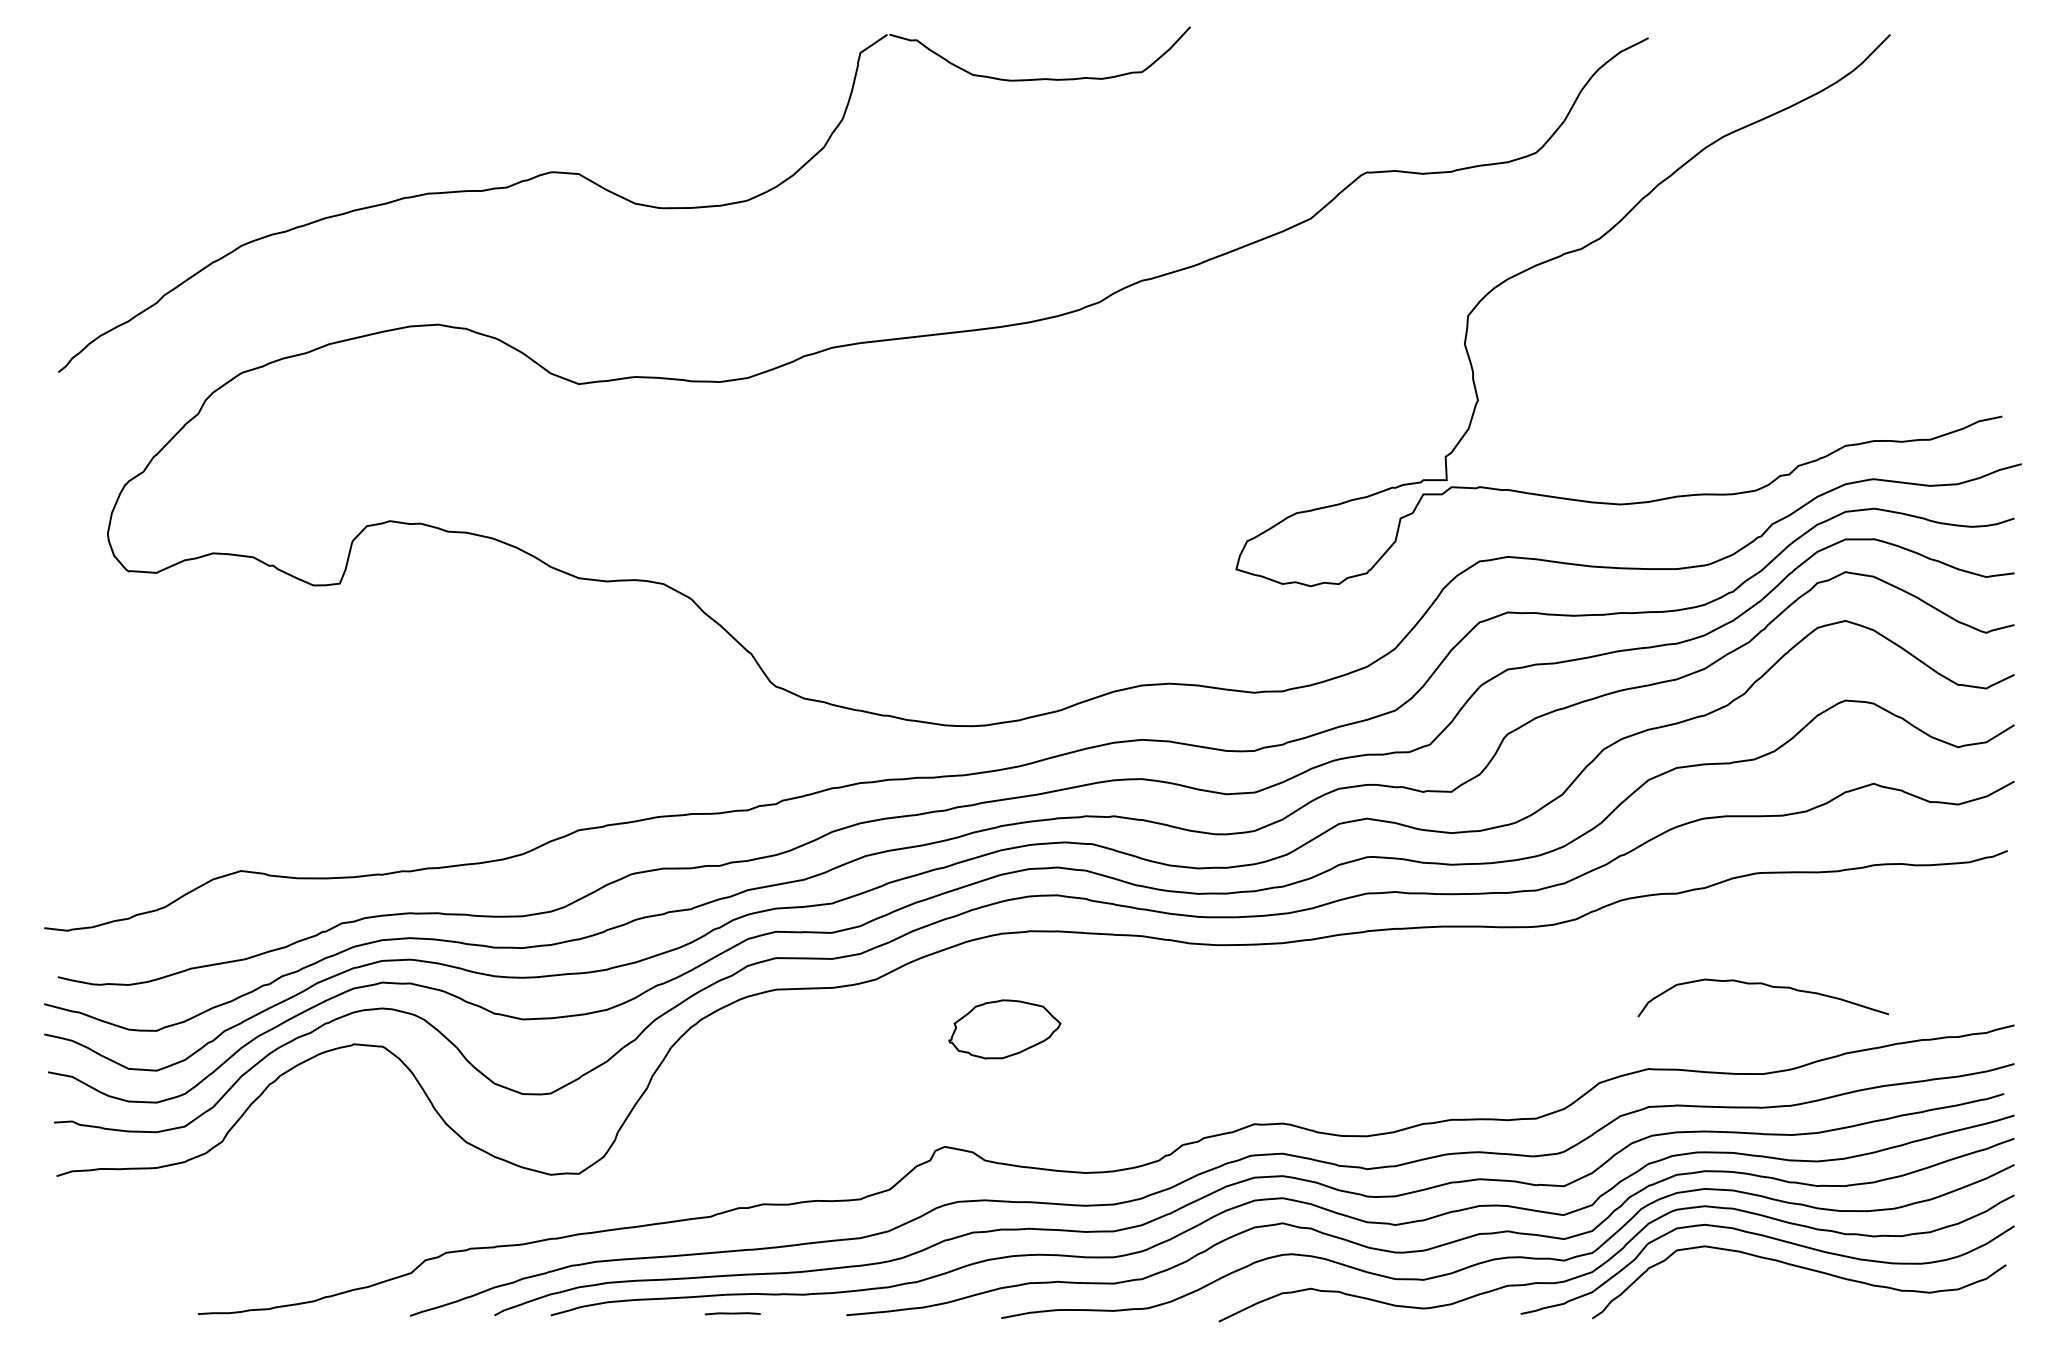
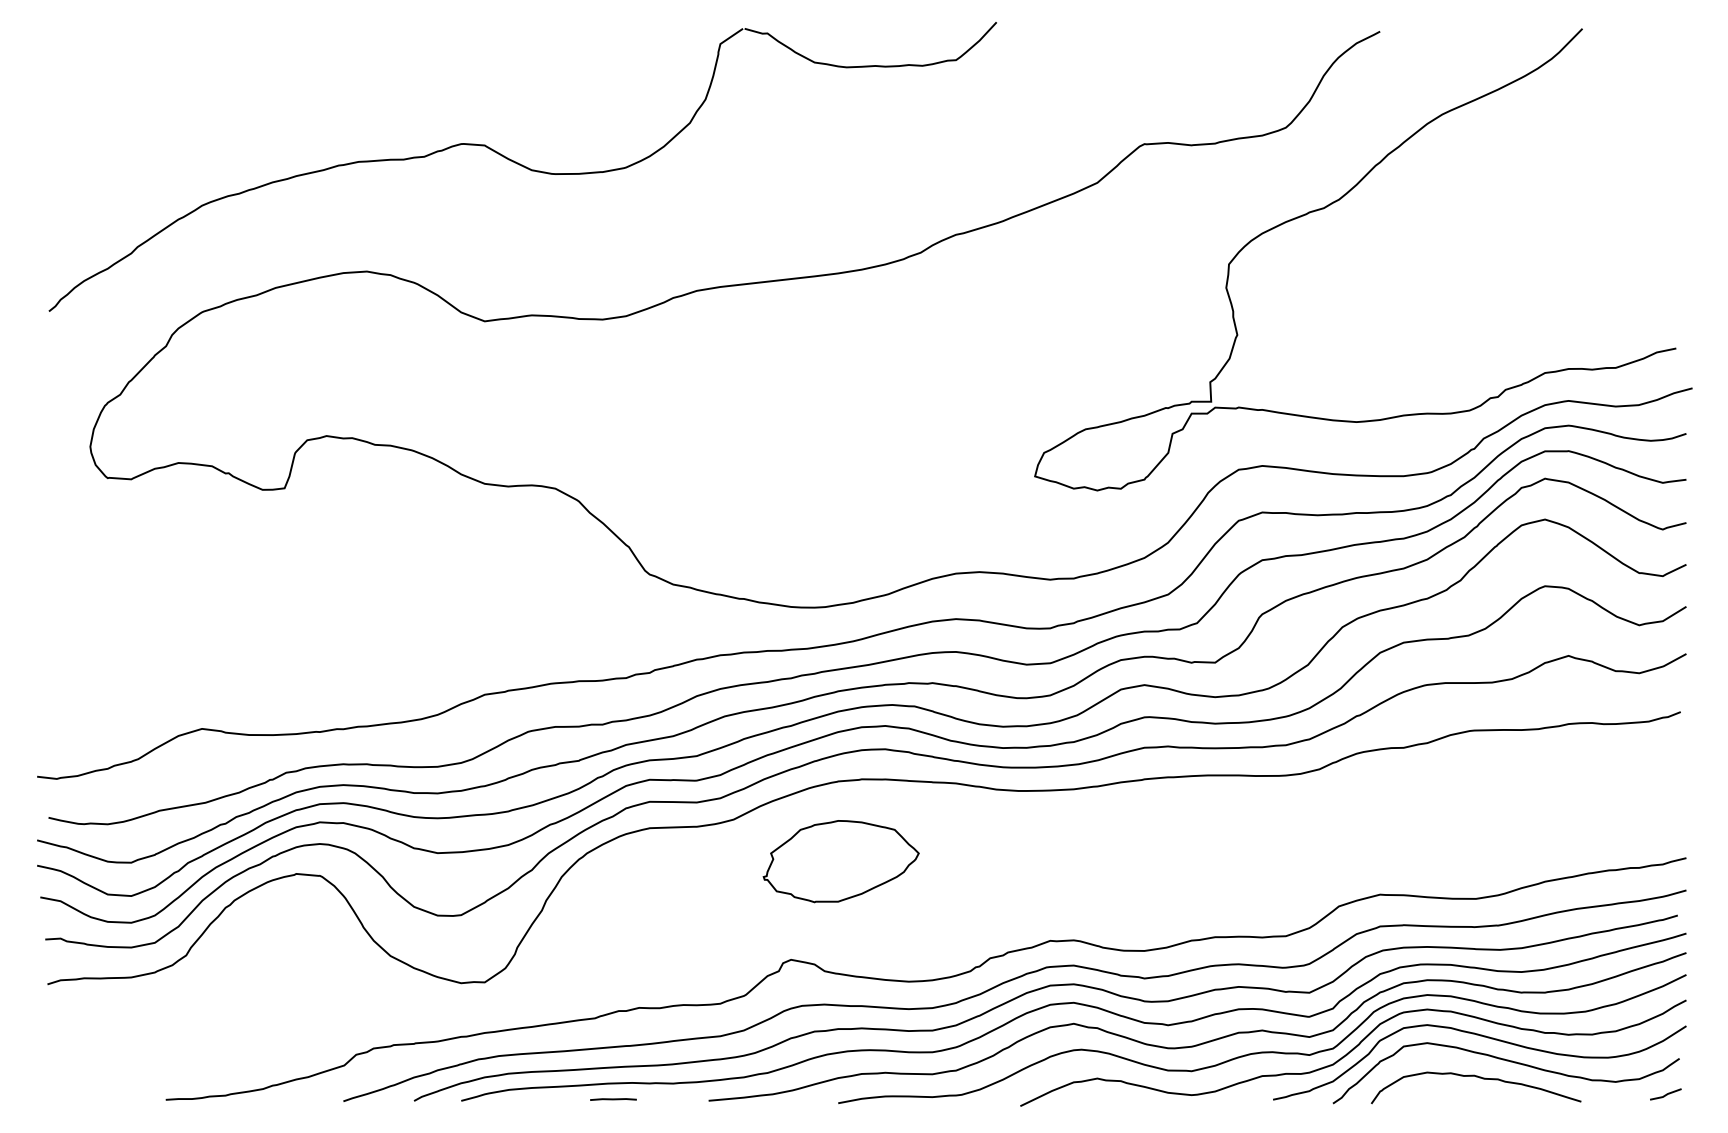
curve: (1767, 986) -> (1479, 1078), moved
part: (1004, 1029) -> (840, 861), size x1.67
line: (1989, 1307) -> (1665, 1094), added

